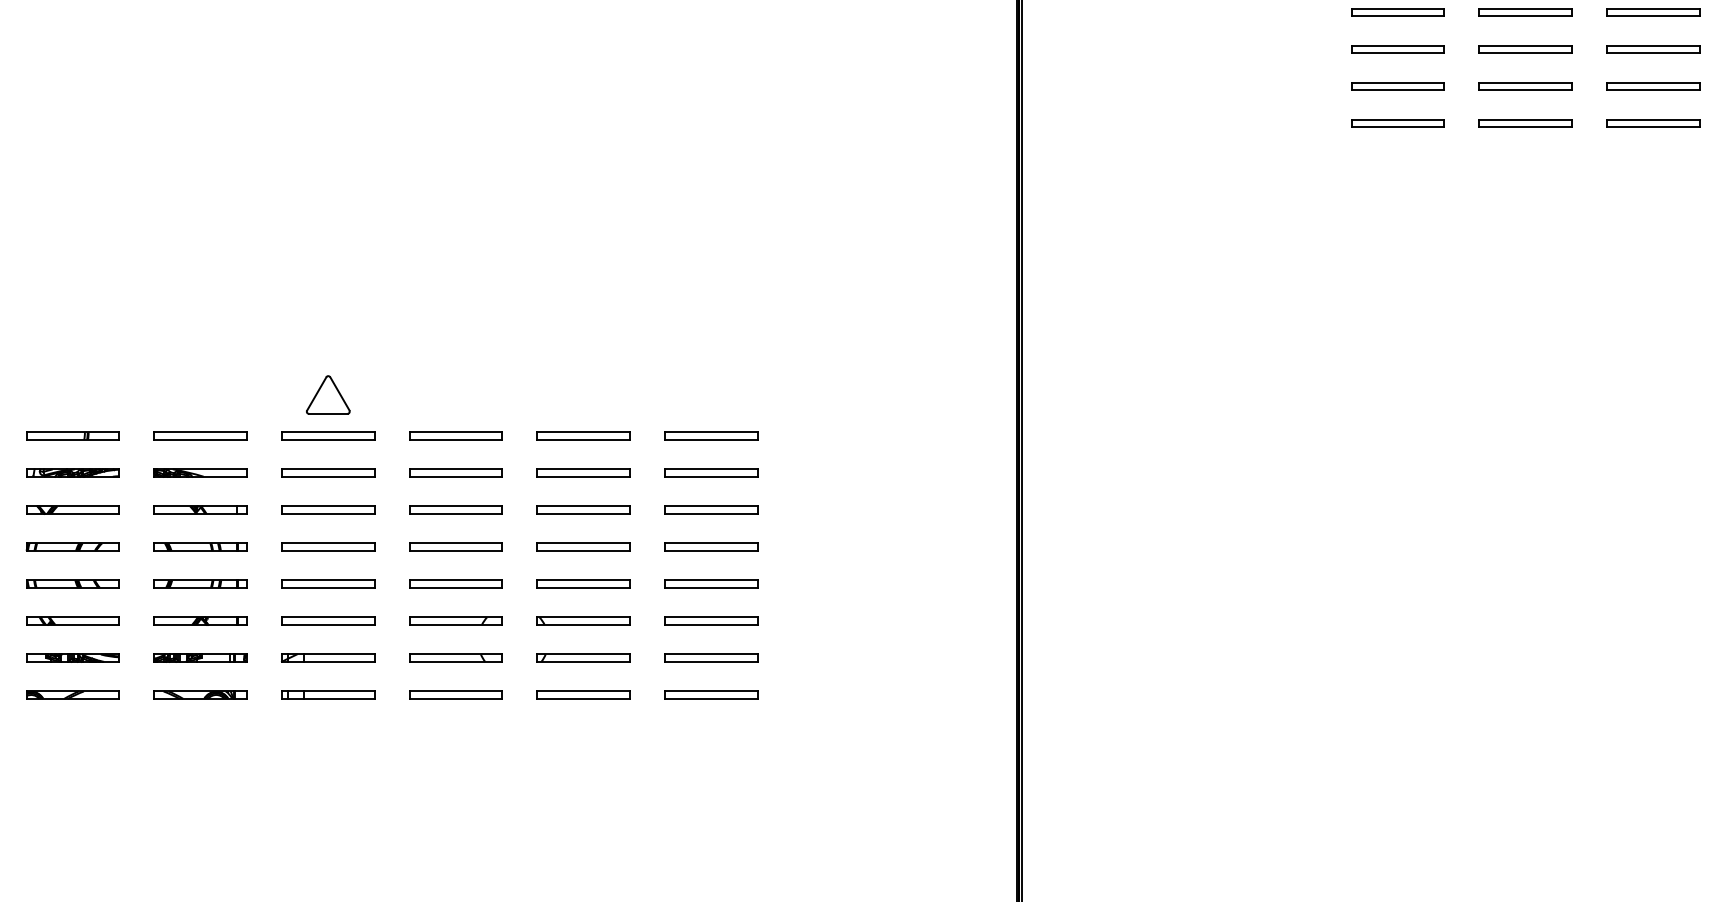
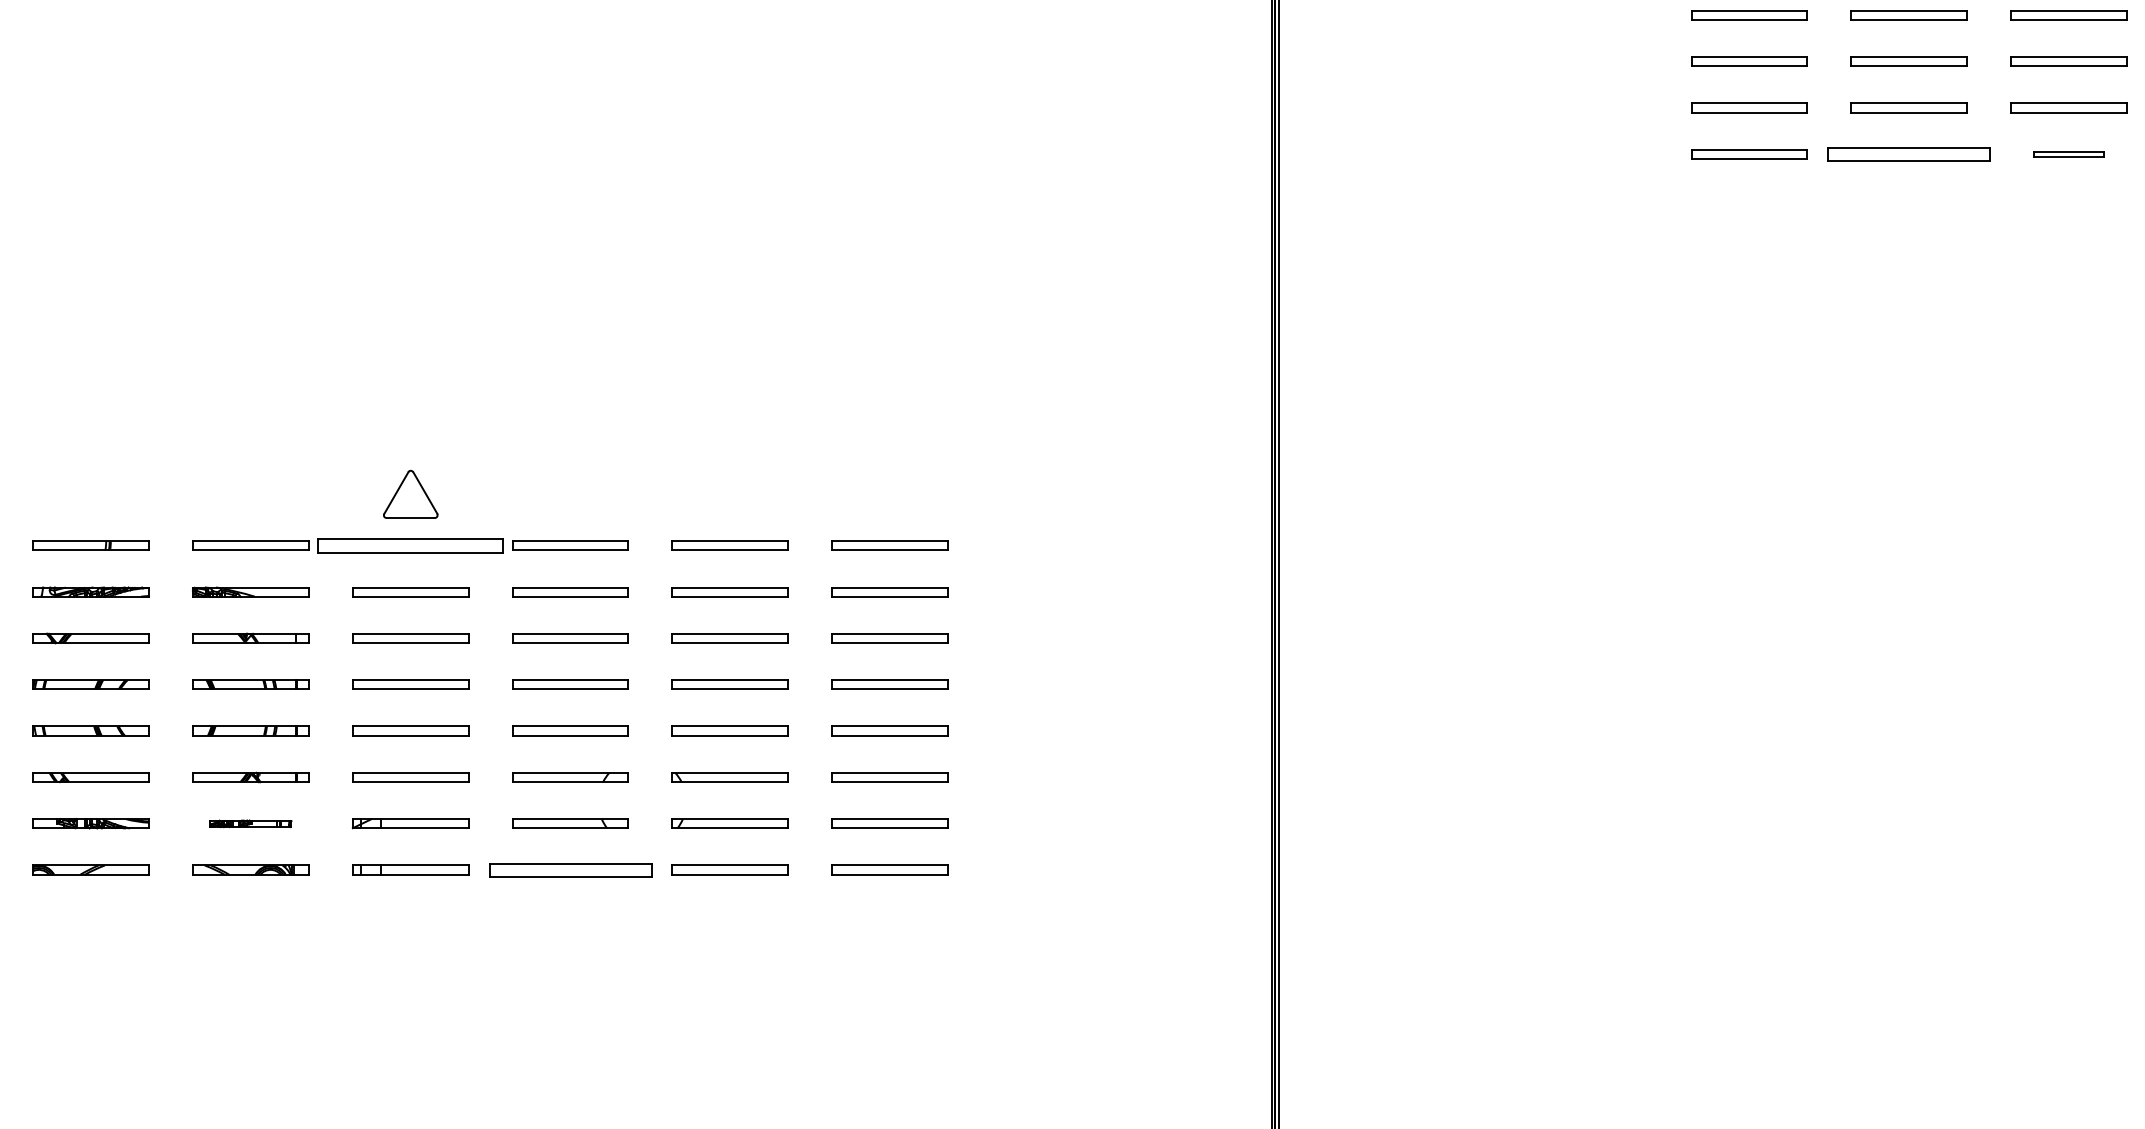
part: (1524, 123) -> (1908, 154), size x1.4
part: (1652, 123) -> (2068, 154), size x0.6
part: (328, 435) -> (410, 545), size x1.6
part: (200, 657) -> (250, 823), size x0.7
part: (455, 694) -> (570, 869), size x1.4

